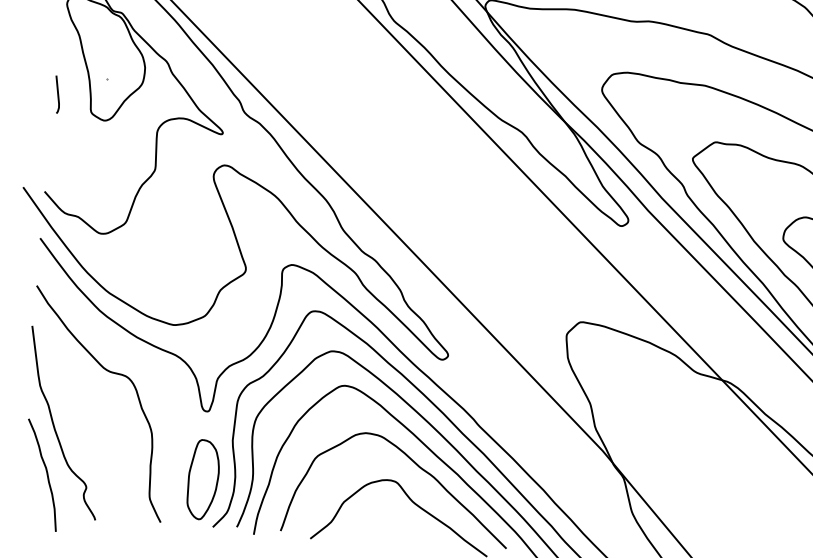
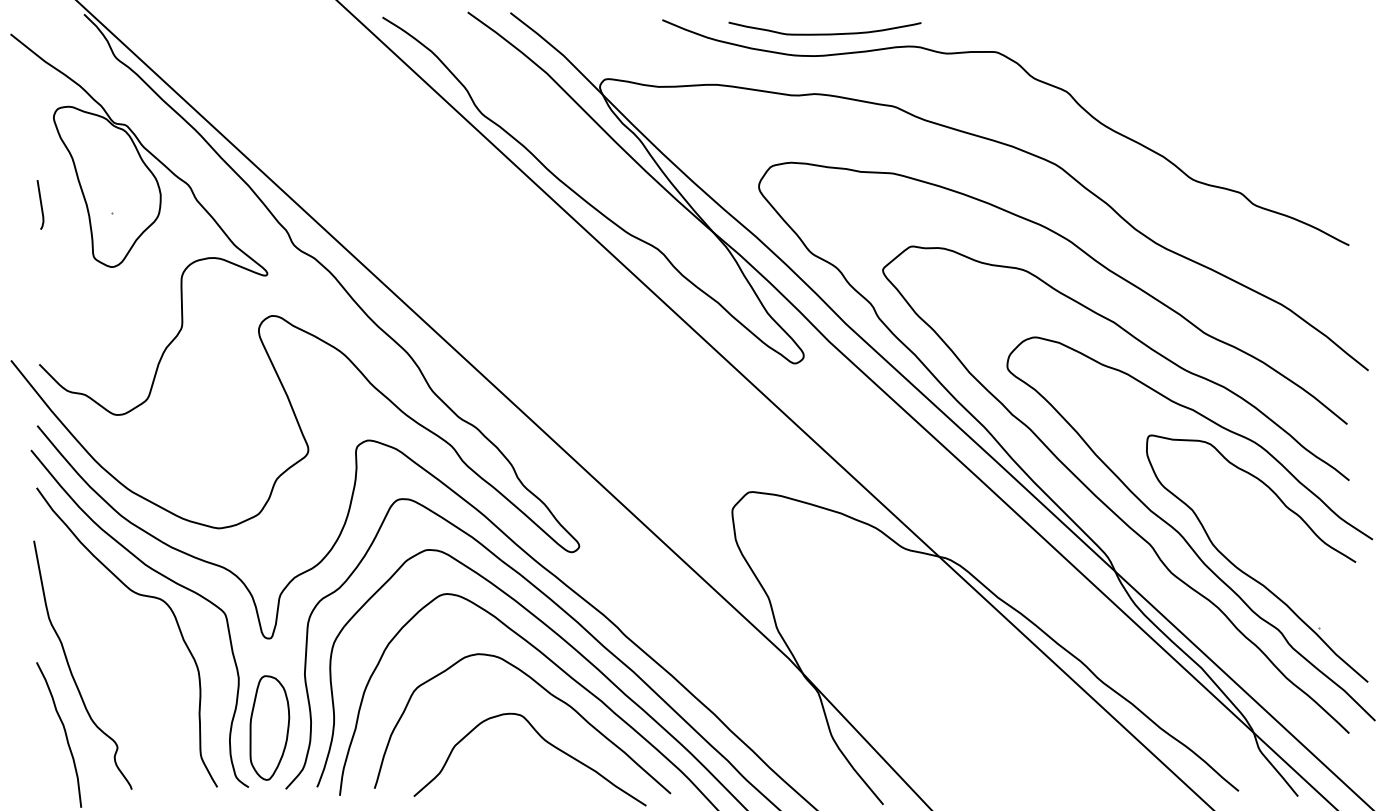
curve: (57, 94) -> (40, 204), moved
curve: (128, 359) -> (162, 576), added

